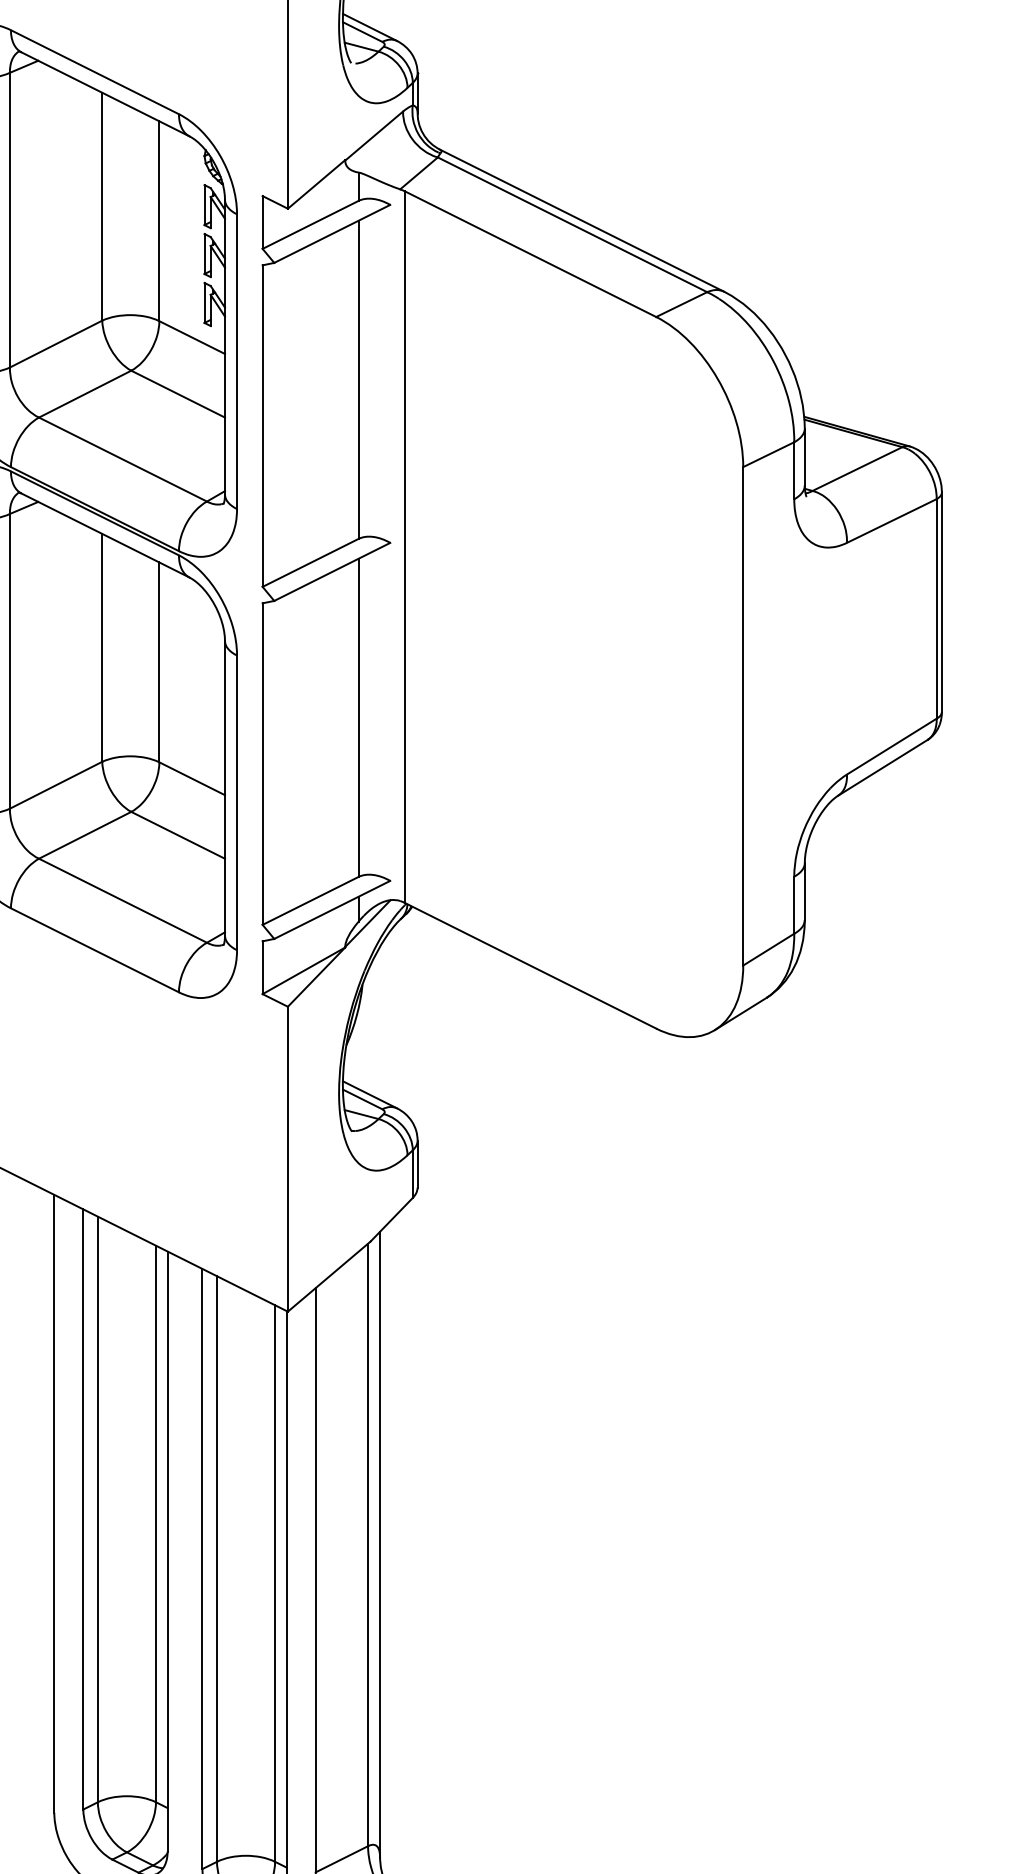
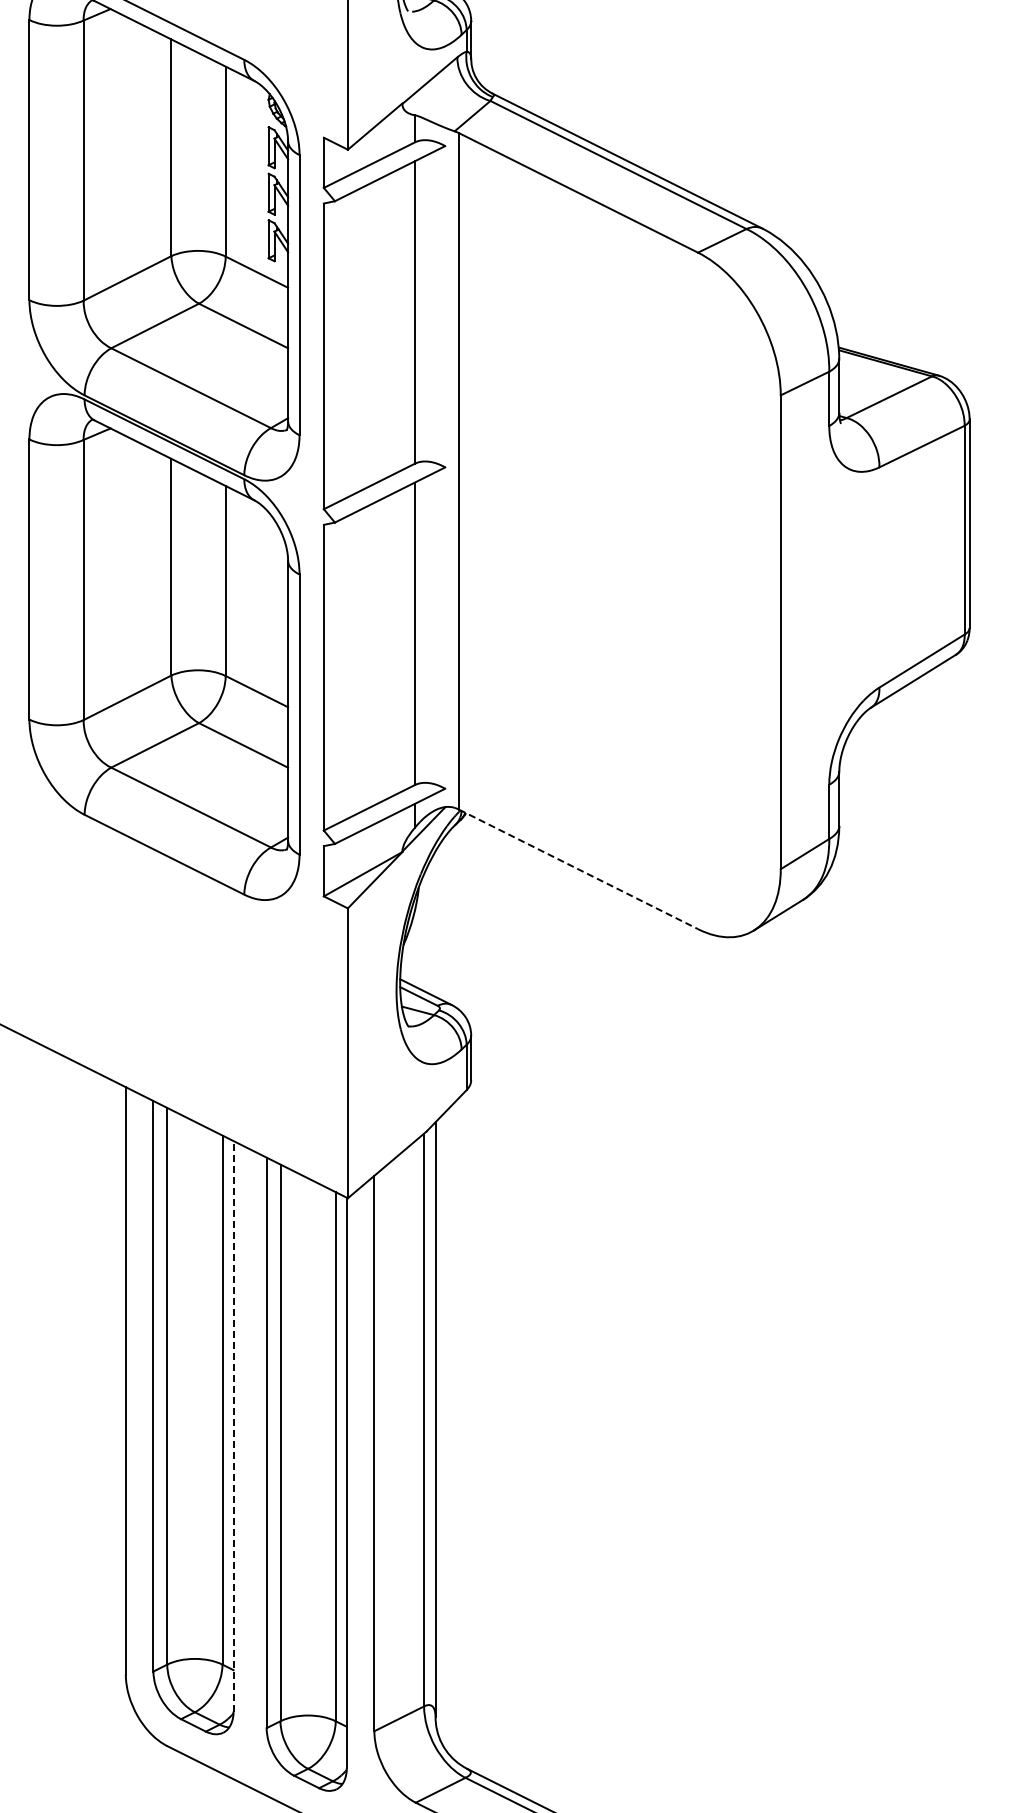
line: (530, 965) -> (578, 869), solid -> dashed
line: (167, 1550) -> (233, 1425), solid -> dashed

